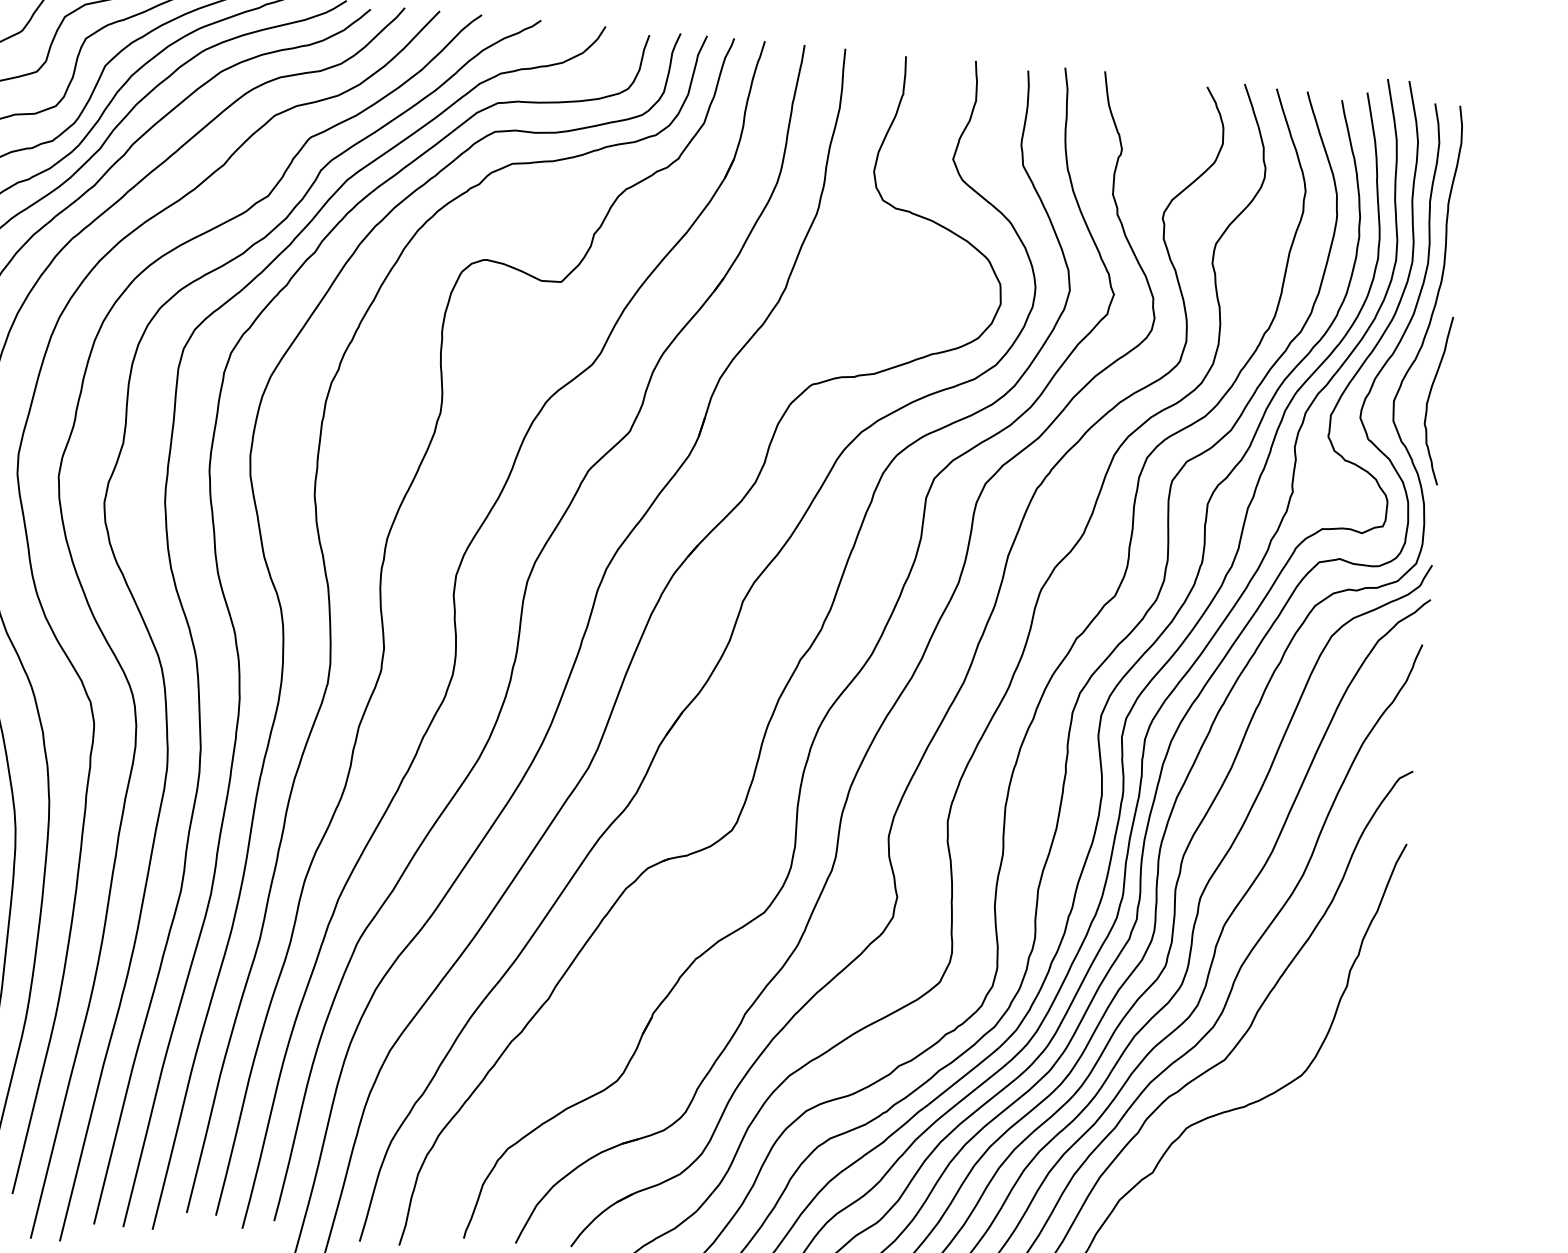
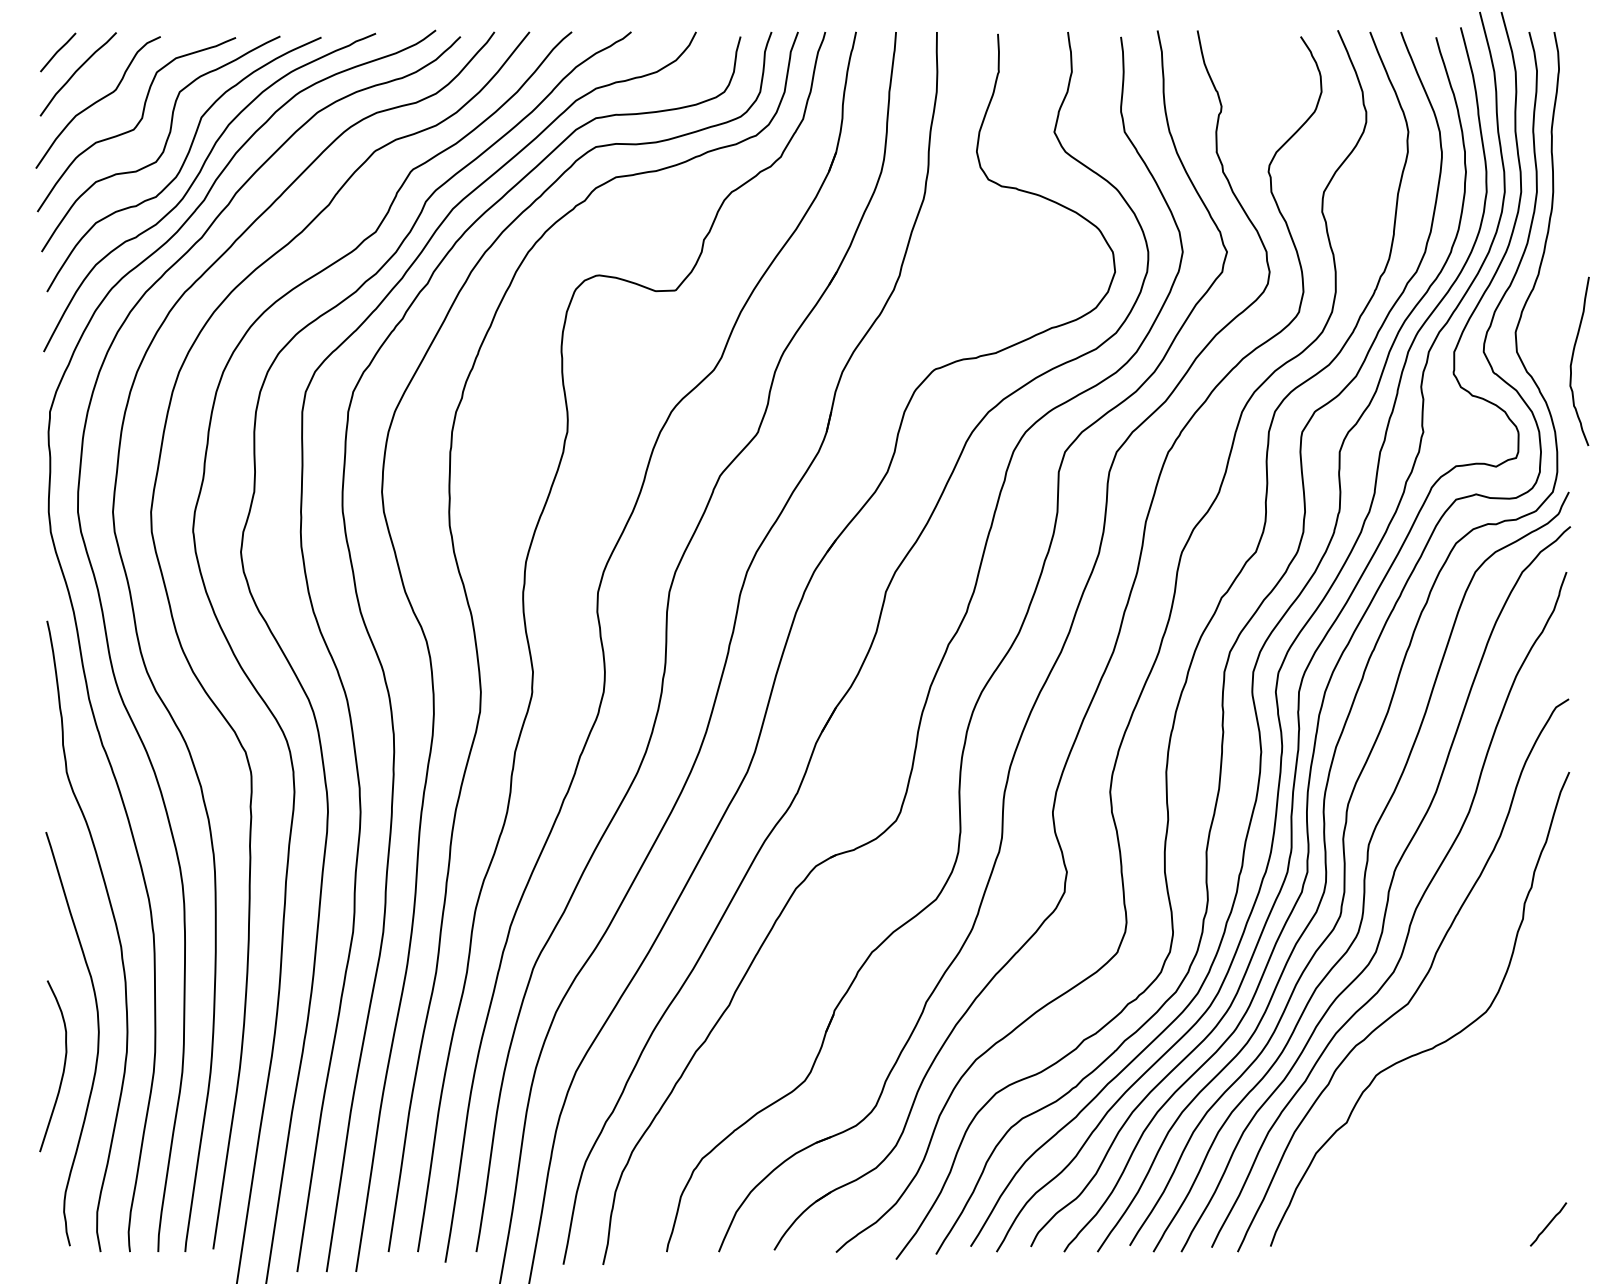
curve: (1430, 396) -> (1573, 358), moved

